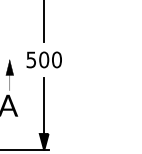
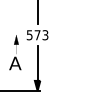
text: (50, 60) -> (41, 35), 500 -> 573

